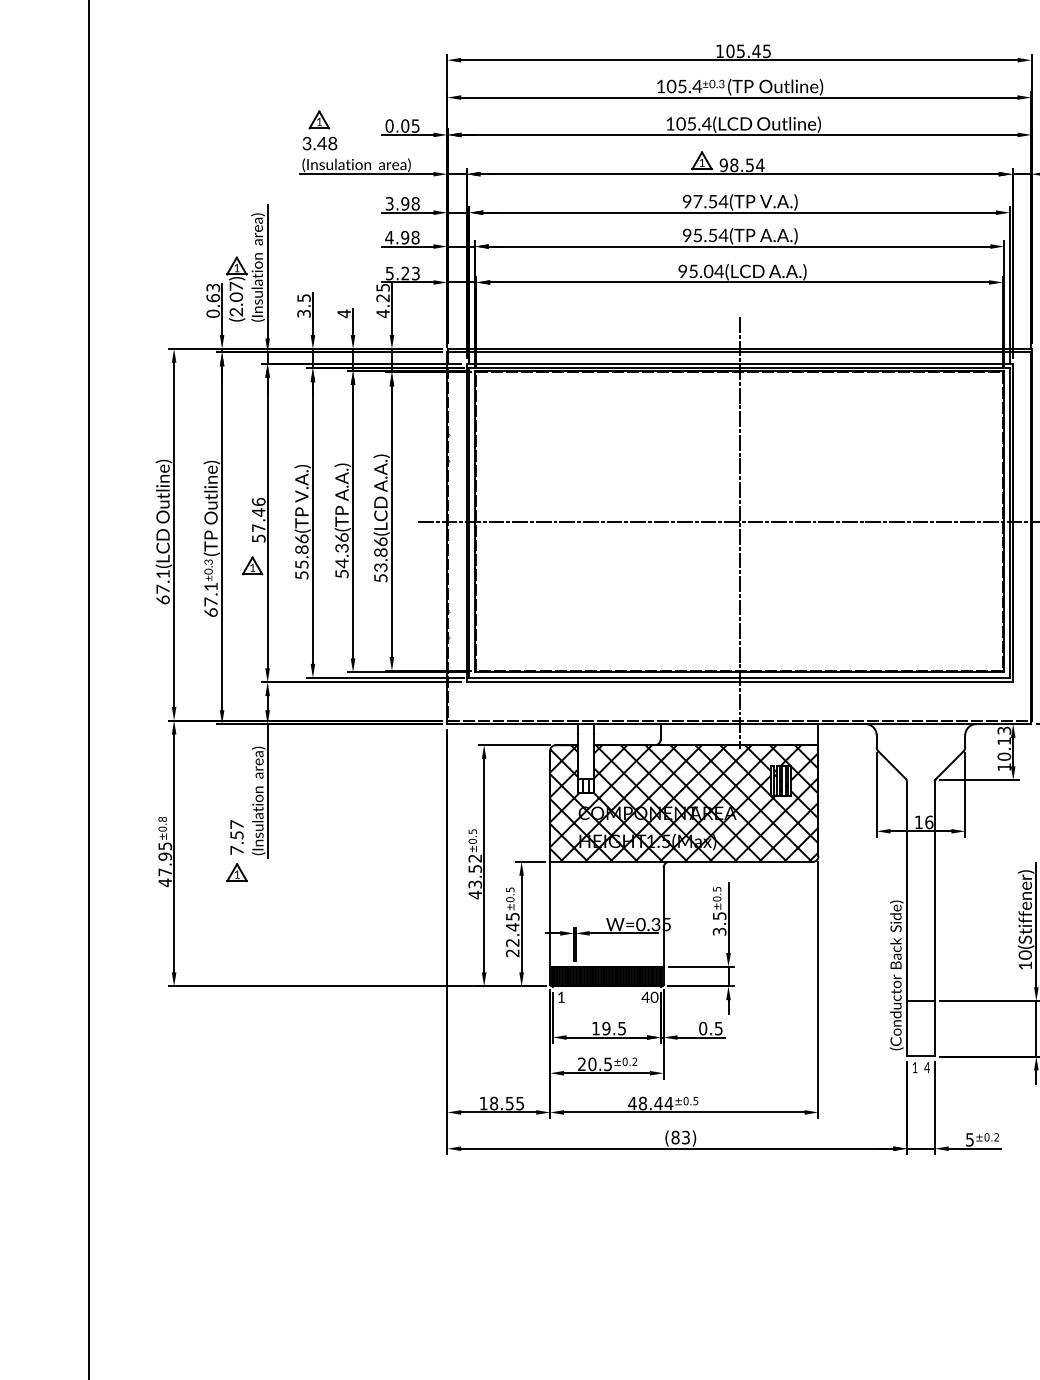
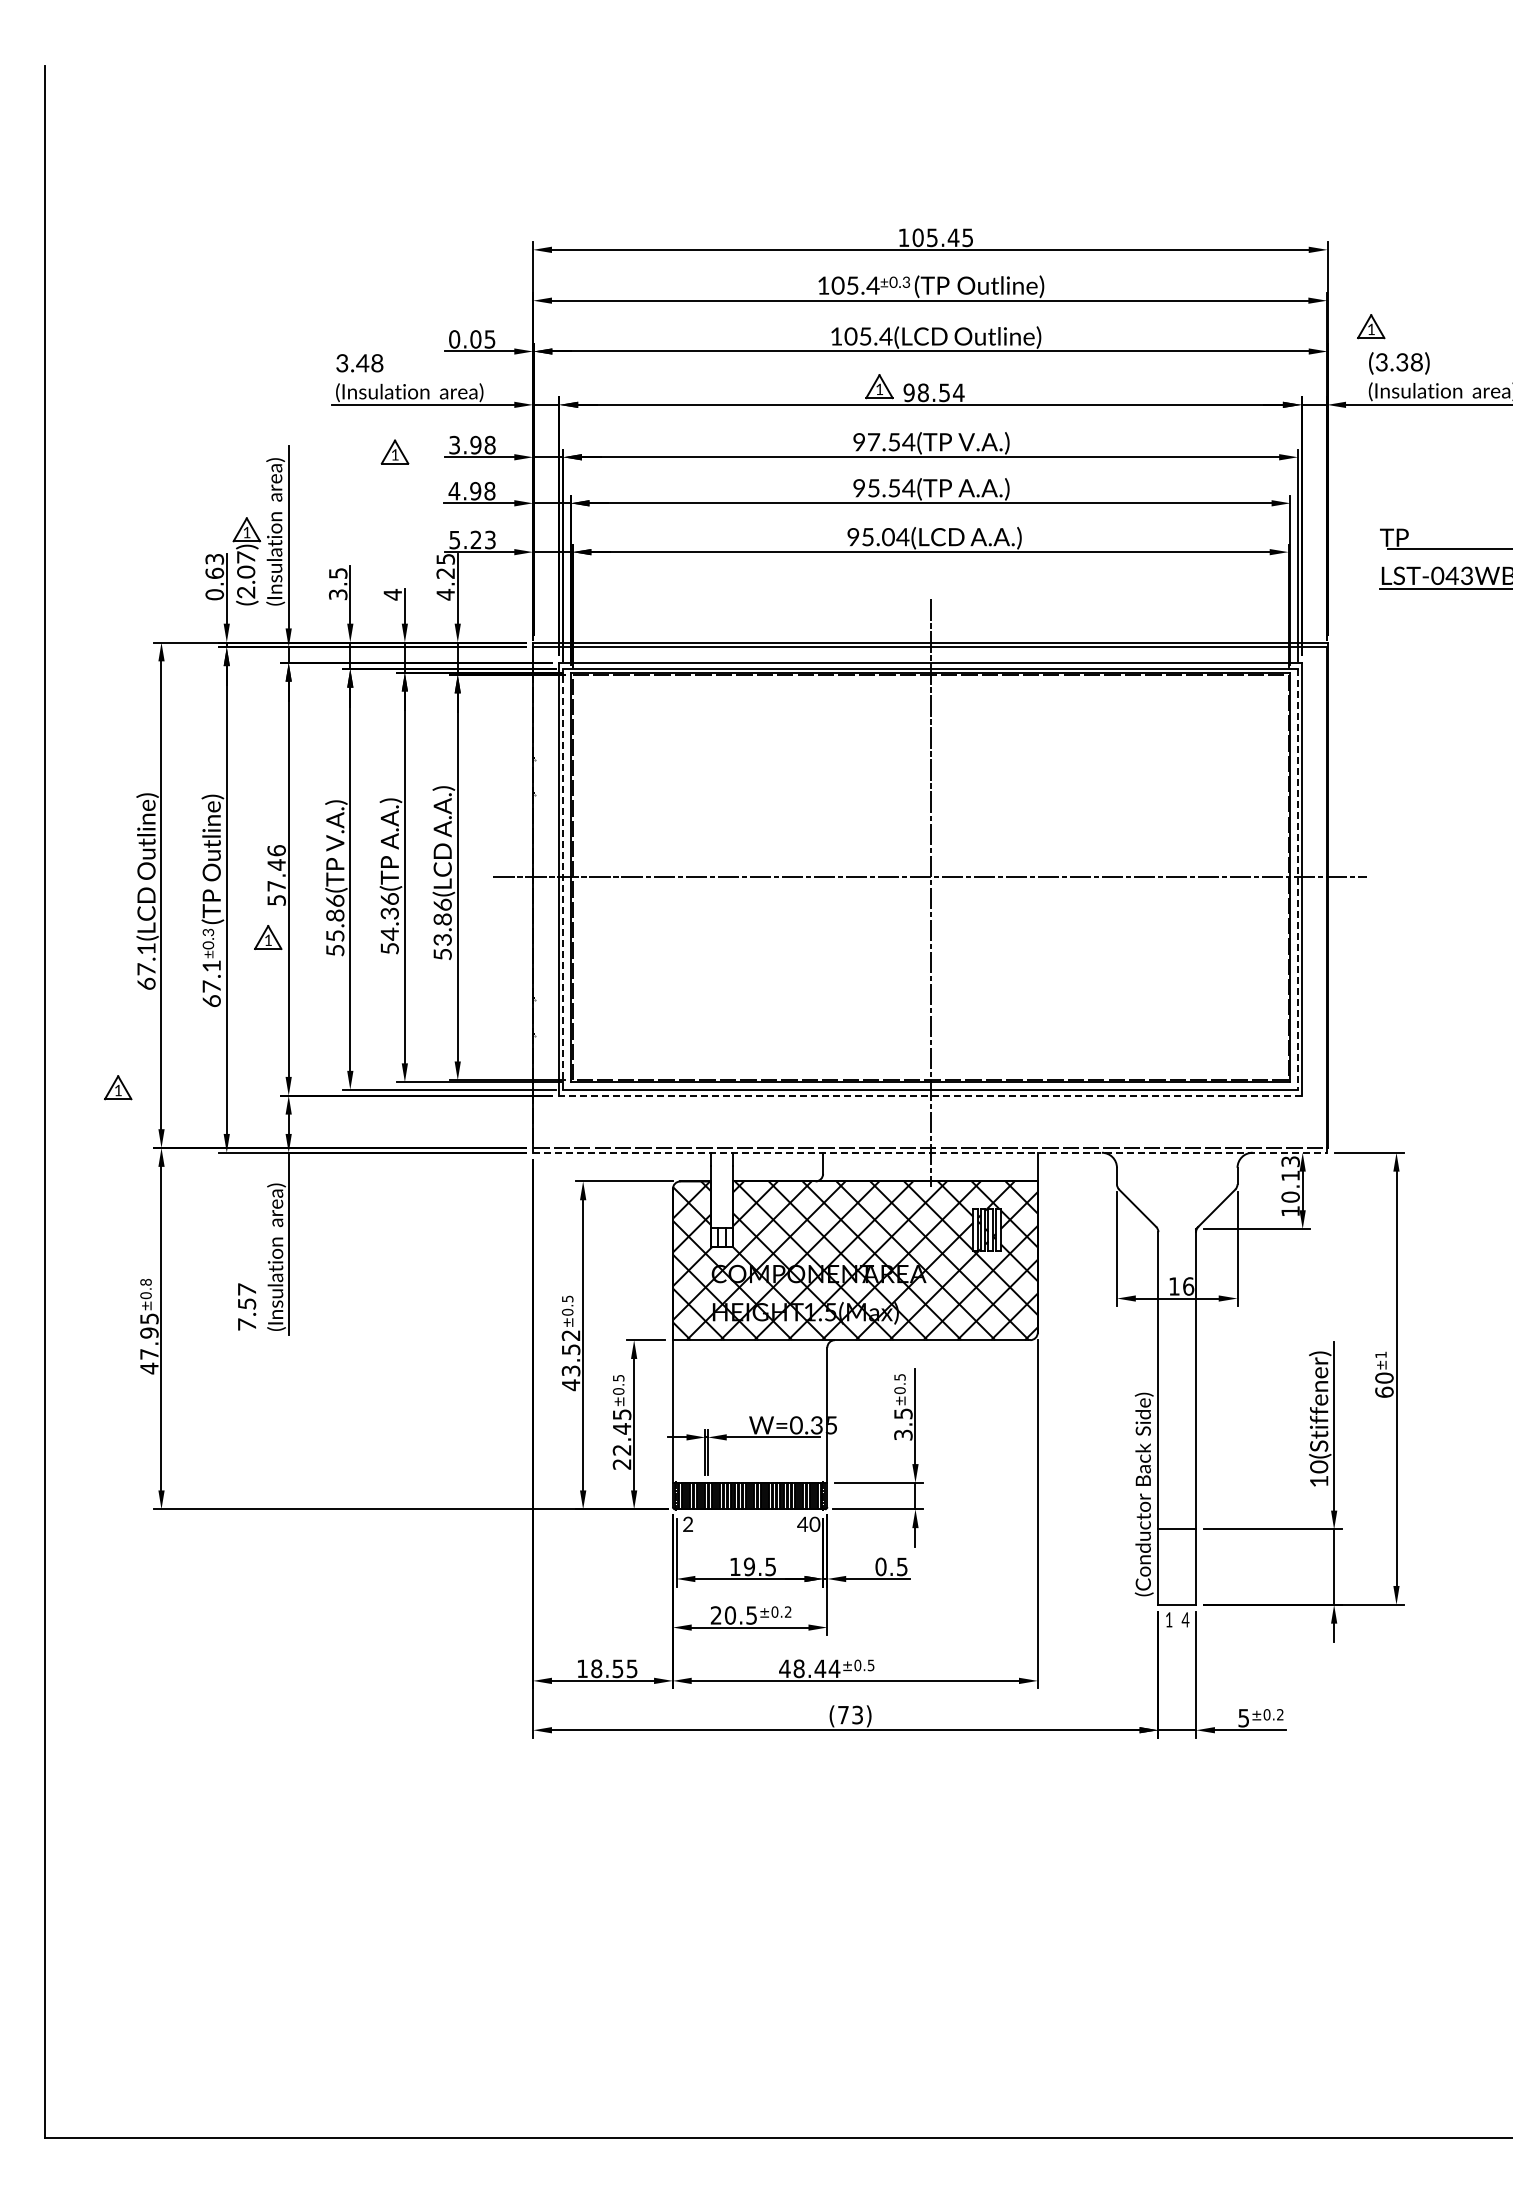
part: (318, 119) -> (394, 451), moved
line: (469, 522) -> (563, 878), solid -> dashed
line: (1009, 523) -> (1297, 879), solid -> dashed
line: (739, 682) -> (930, 1095), solid -> dashed
line: (739, 723) -> (930, 1152), solid -> dashed
part: (237, 872) -> (118, 1087), moved
text: (560, 996) -> (687, 1523), 1 -> 2
text: (675, 1137) -> (843, 1714), (83) -> (73)

